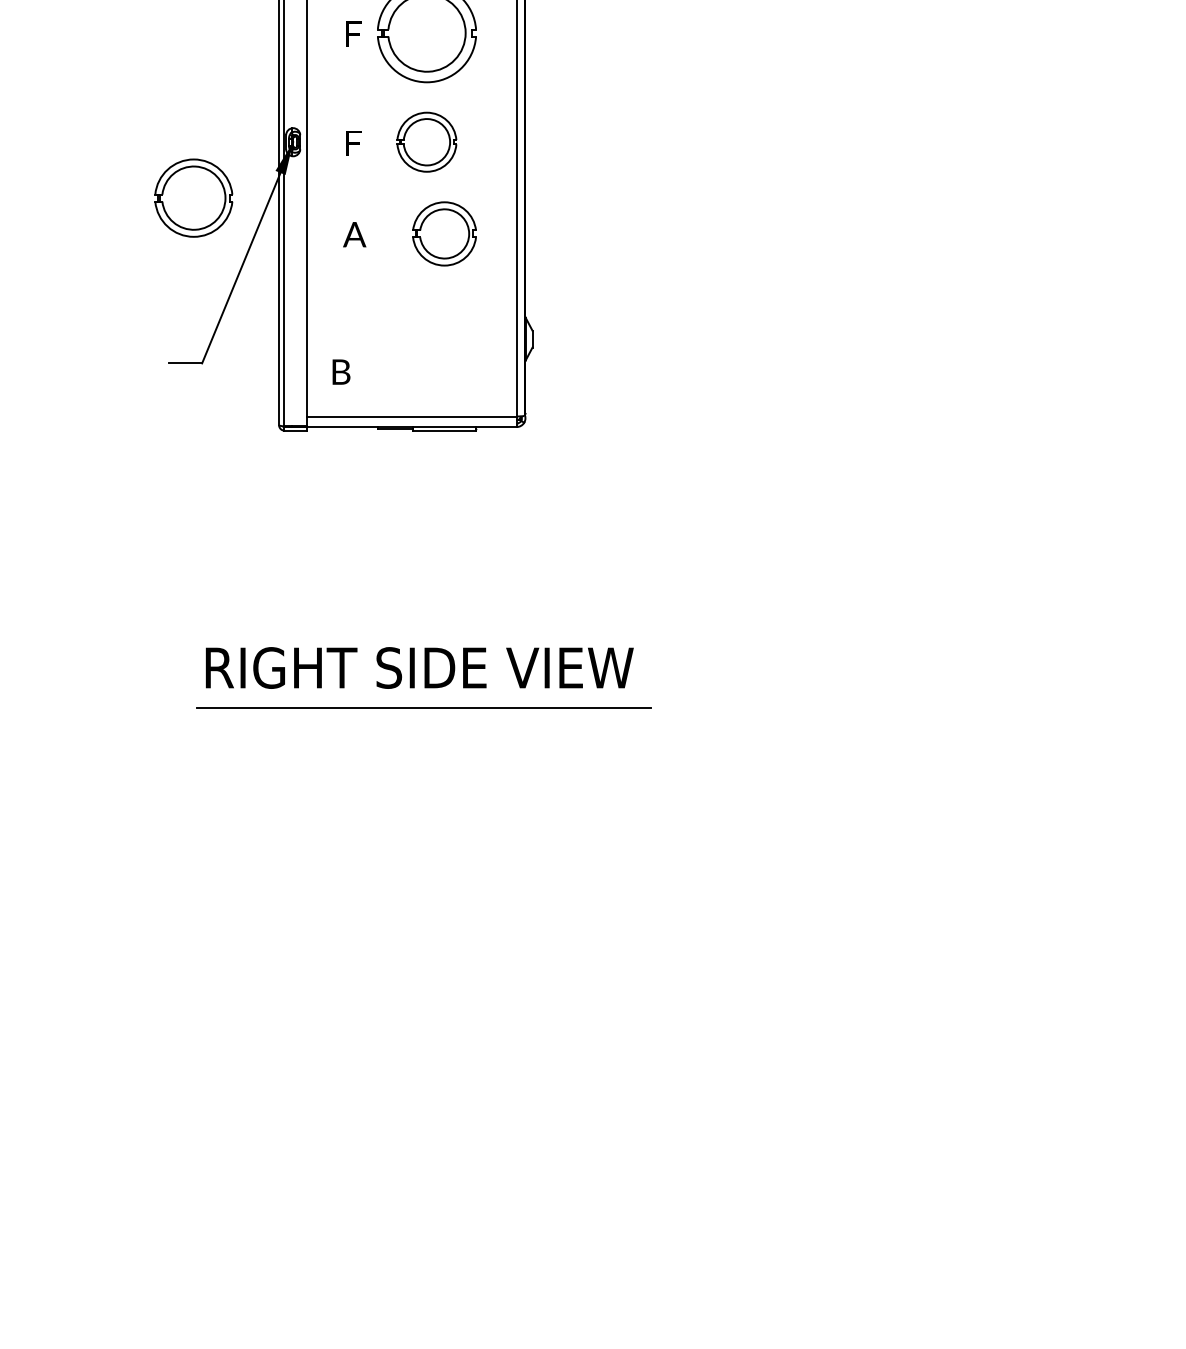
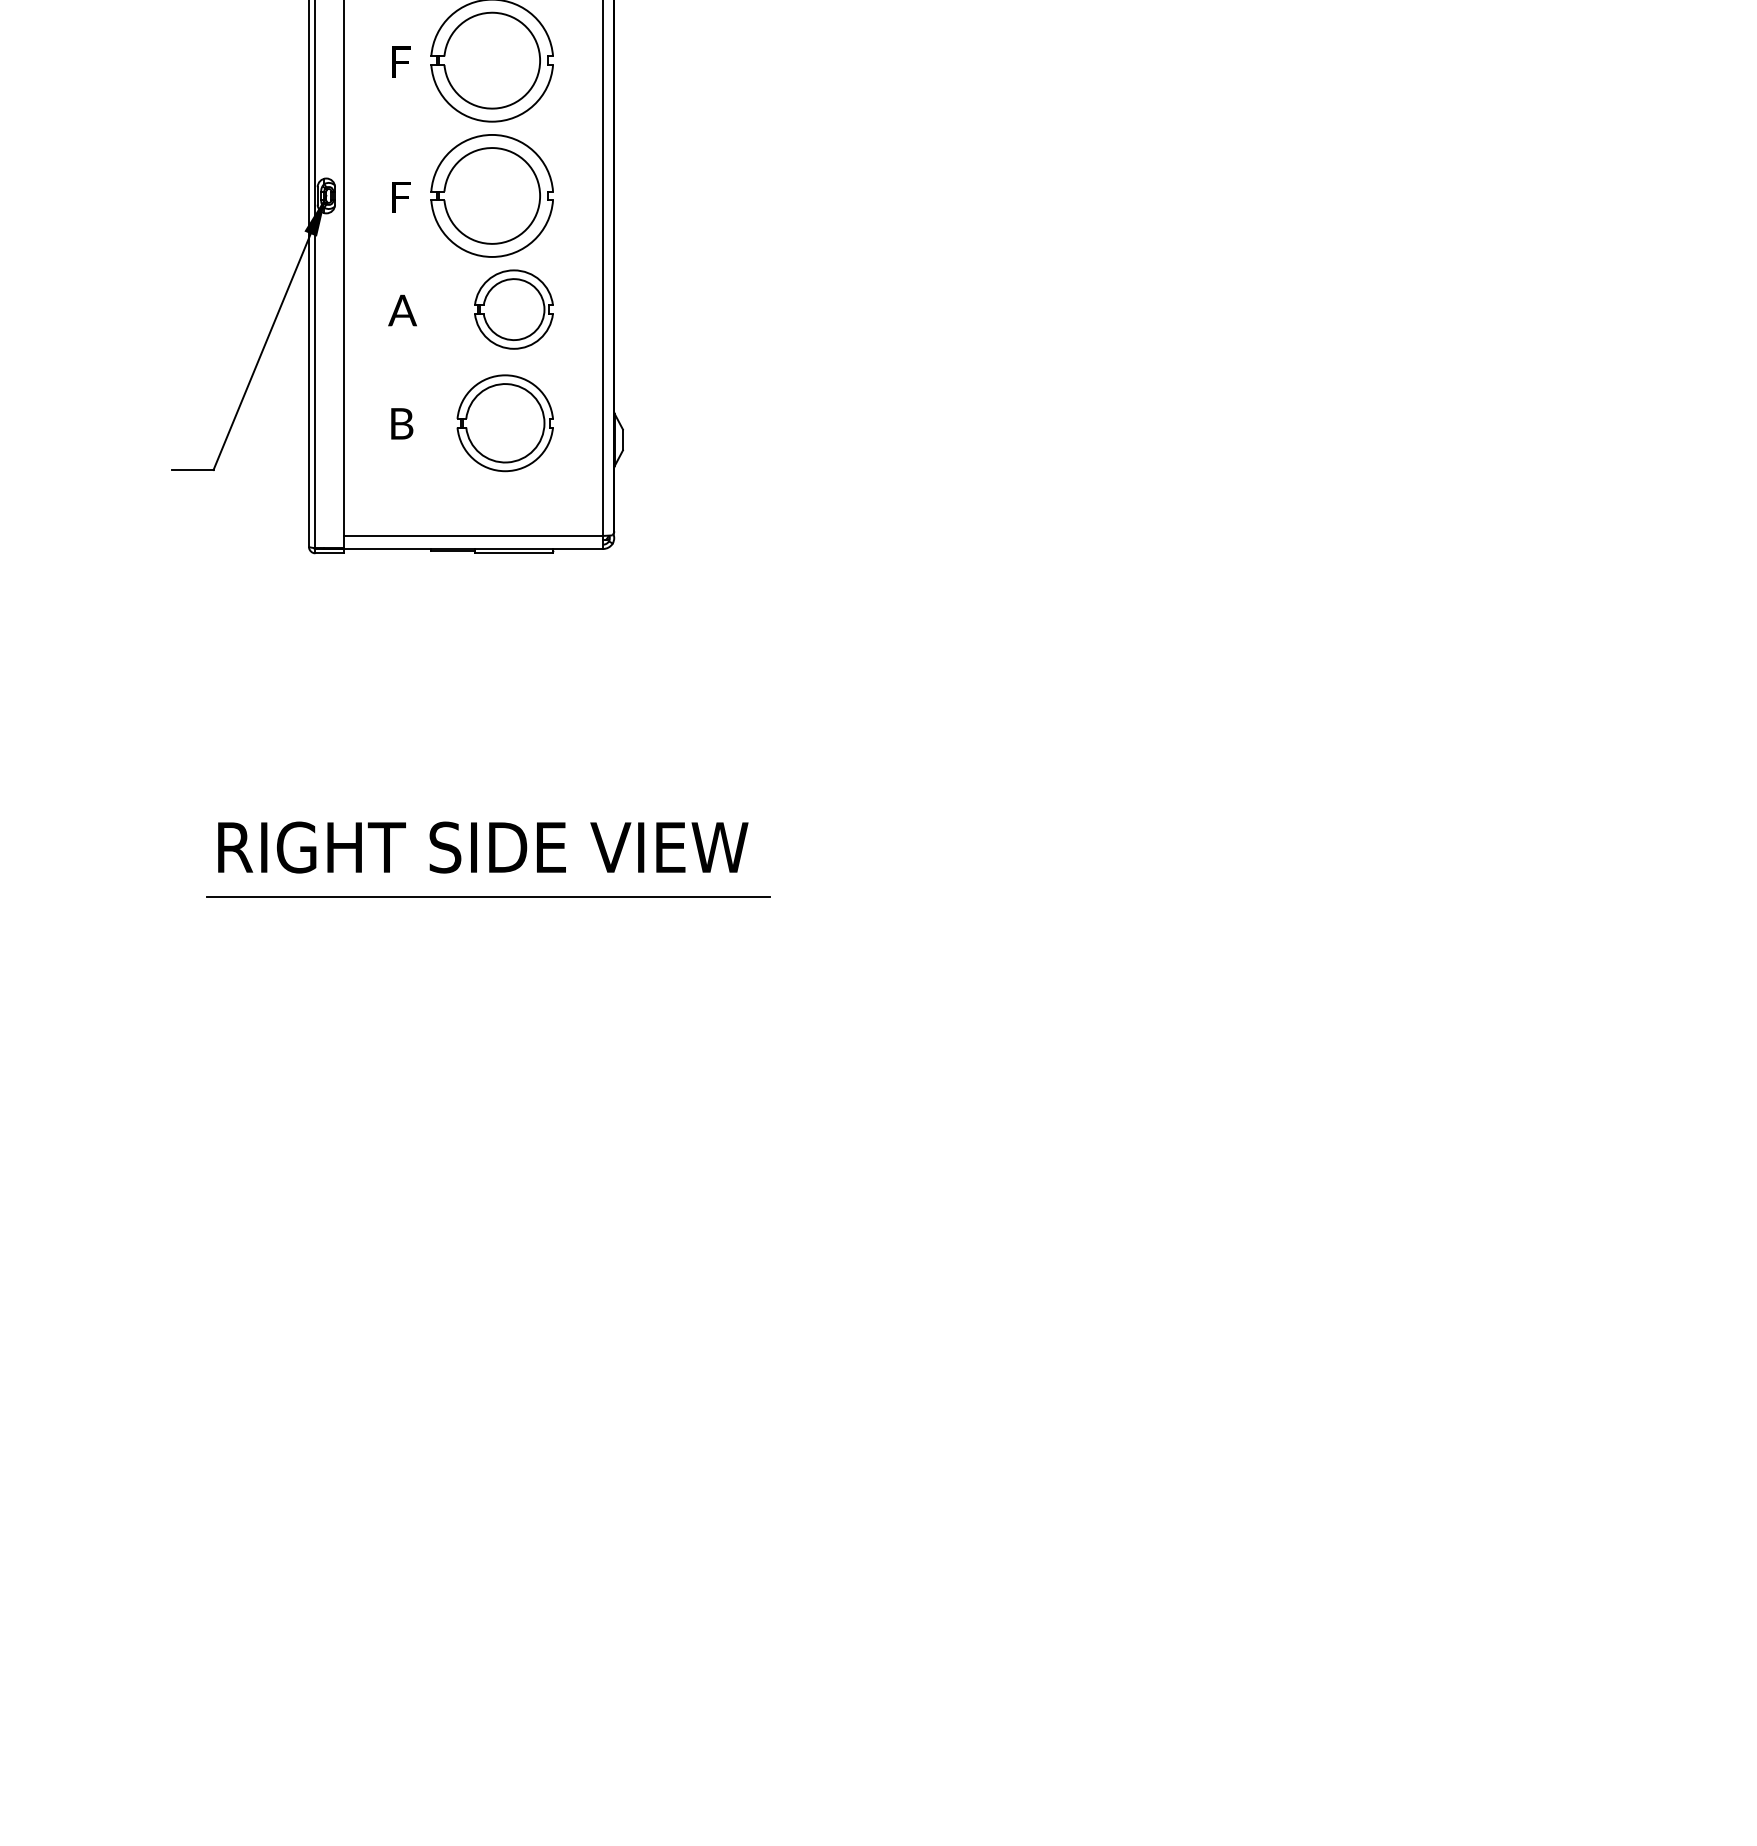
part: (426, 141) -> (491, 195), size x1.67
part: (193, 198) -> (504, 423), moved
text: (341, 371) -> (402, 423), moved

